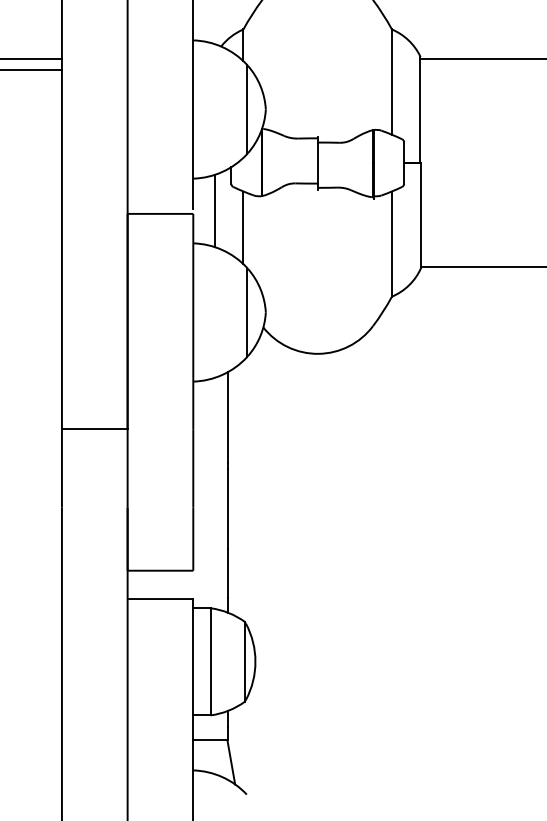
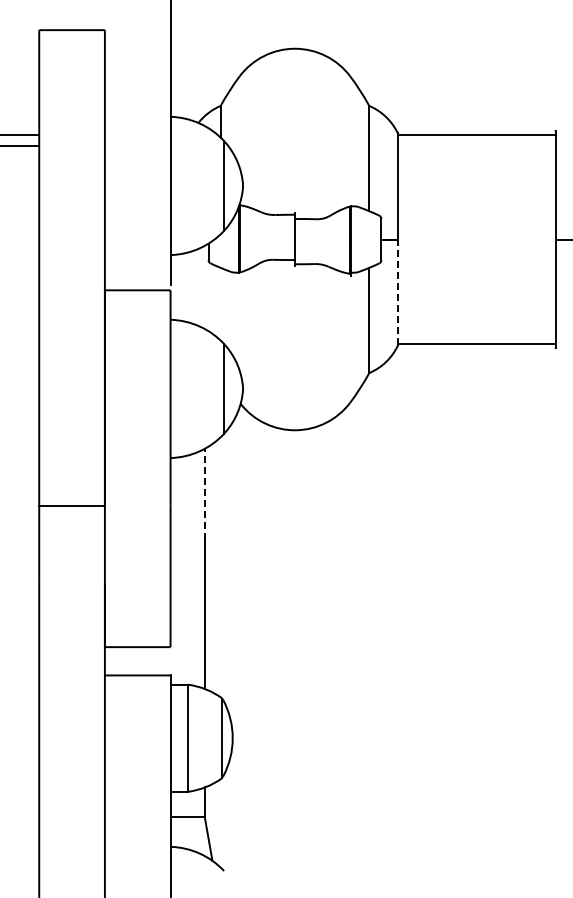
line: (215, 211) -> (192, 287), removed
line: (421, 216) -> (398, 292), solid -> dashed
line: (243, 227) -> (220, 303), removed
line: (228, 418) -> (205, 494), solid -> dashed

